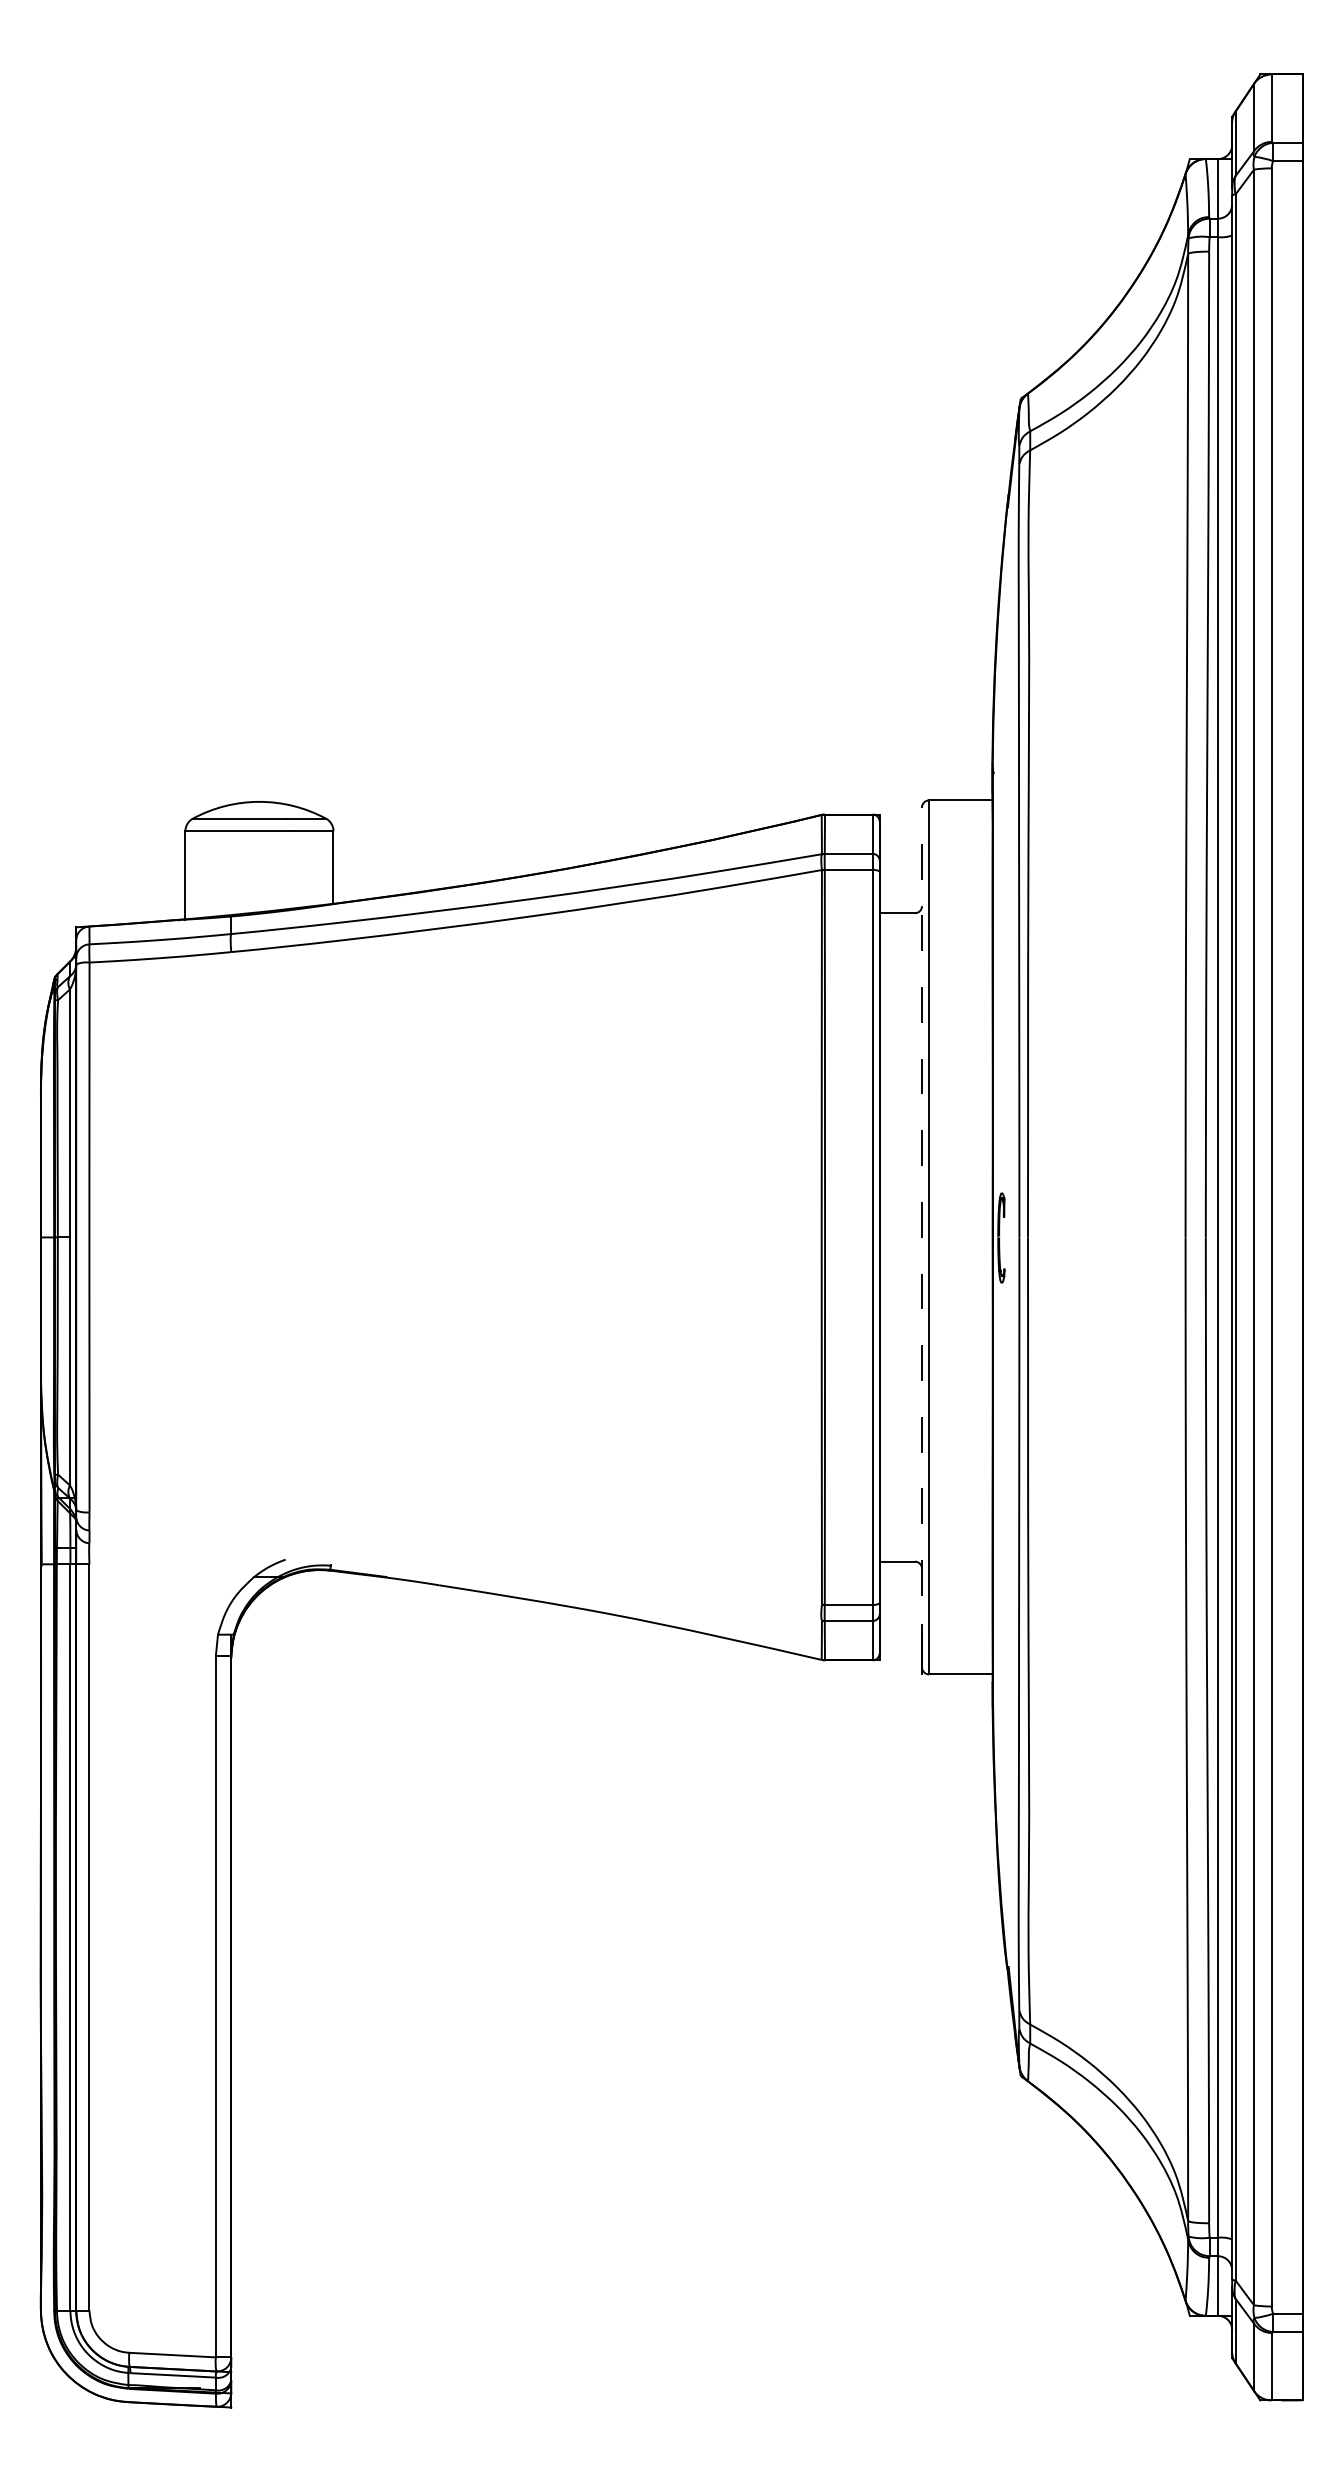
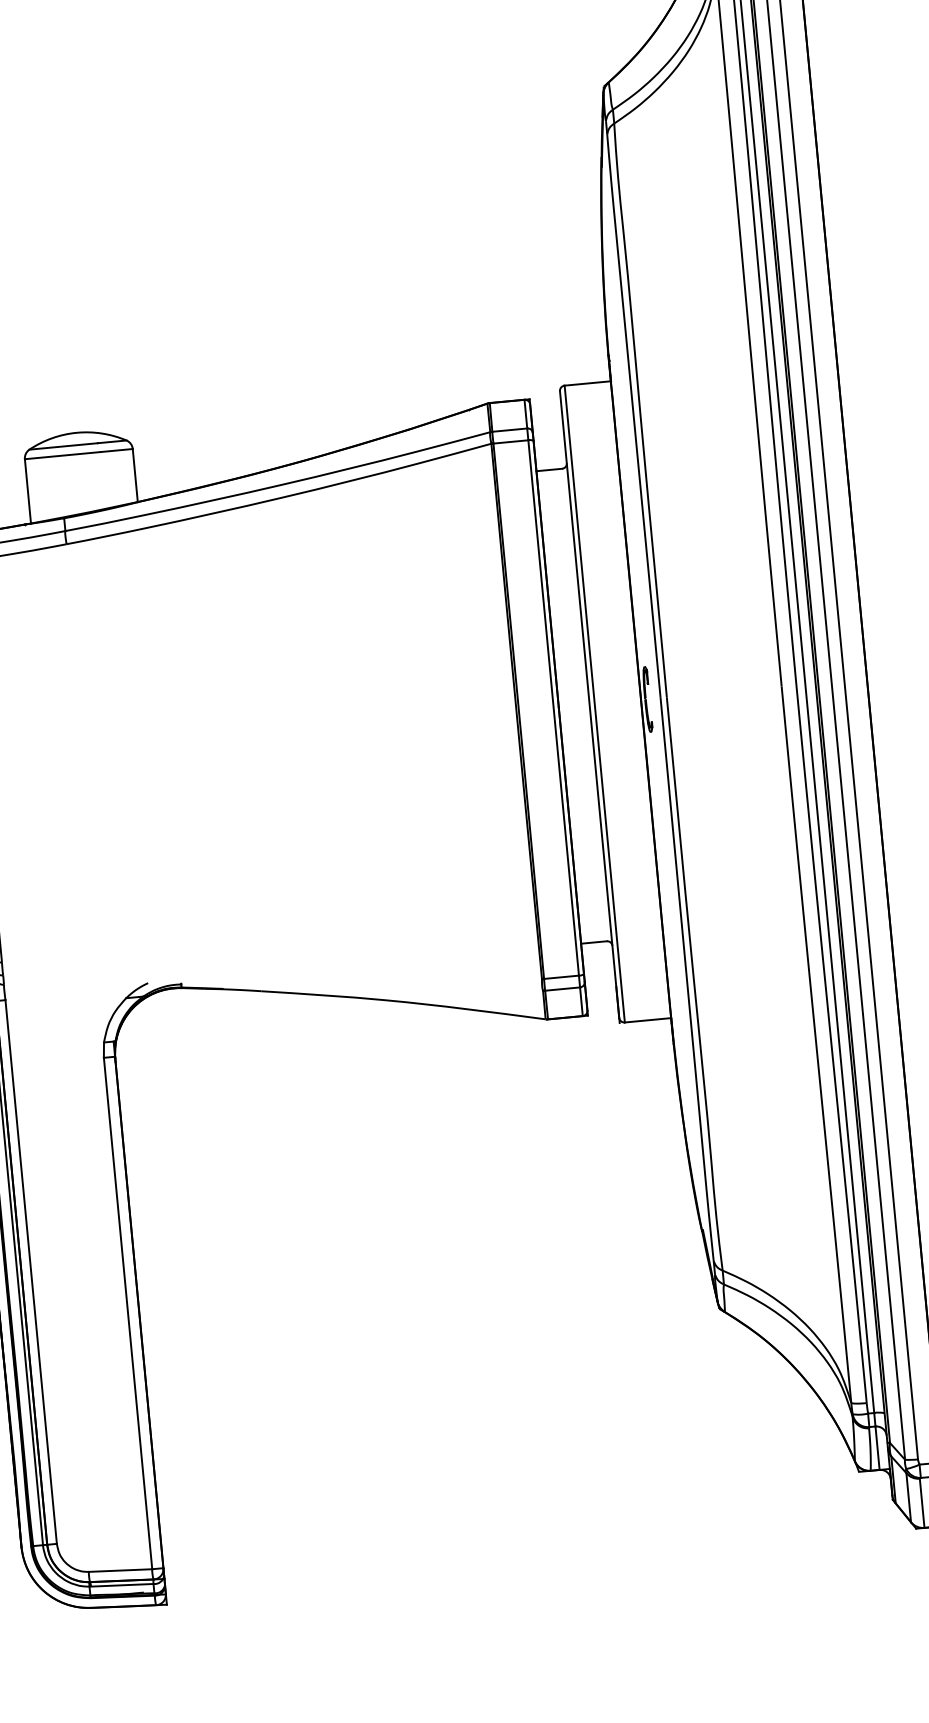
line: (922, 1237) -> (589, 704), dashed -> solid

